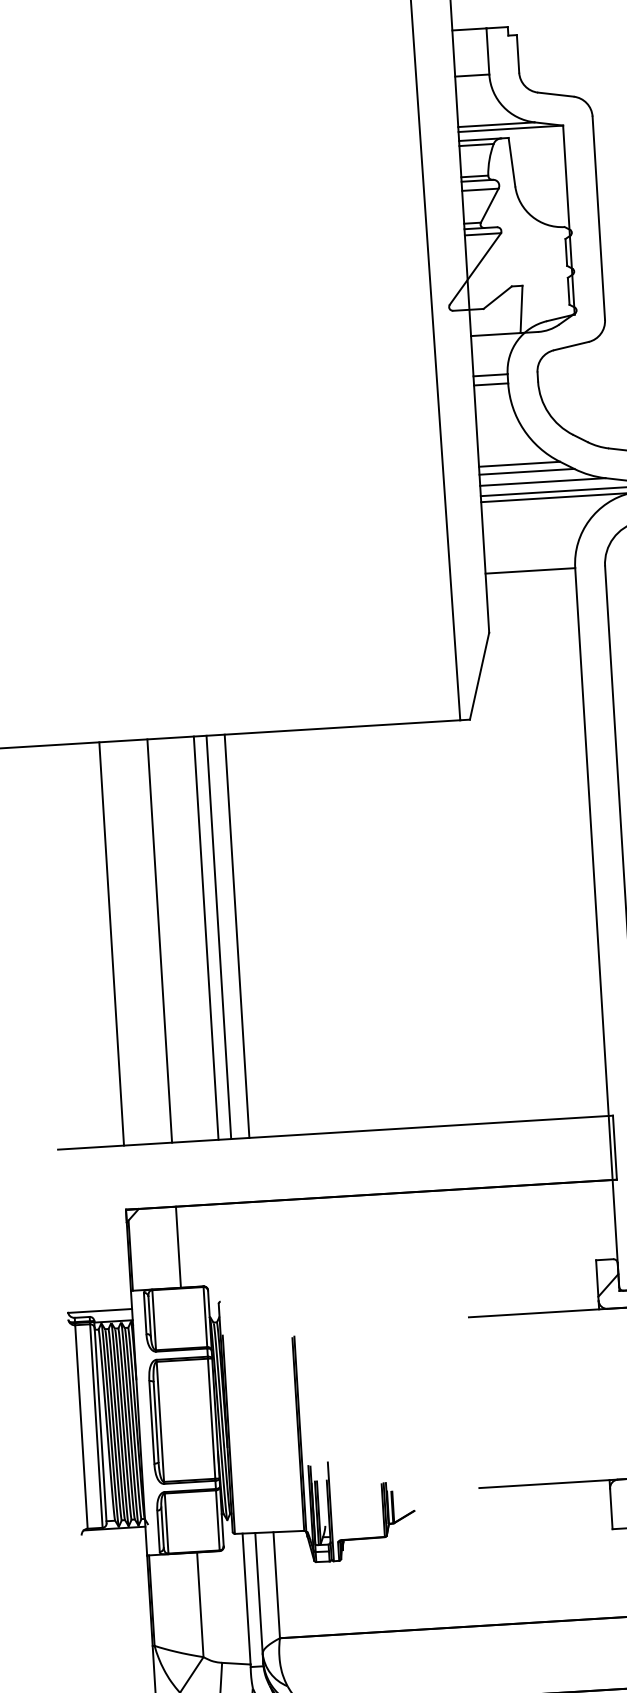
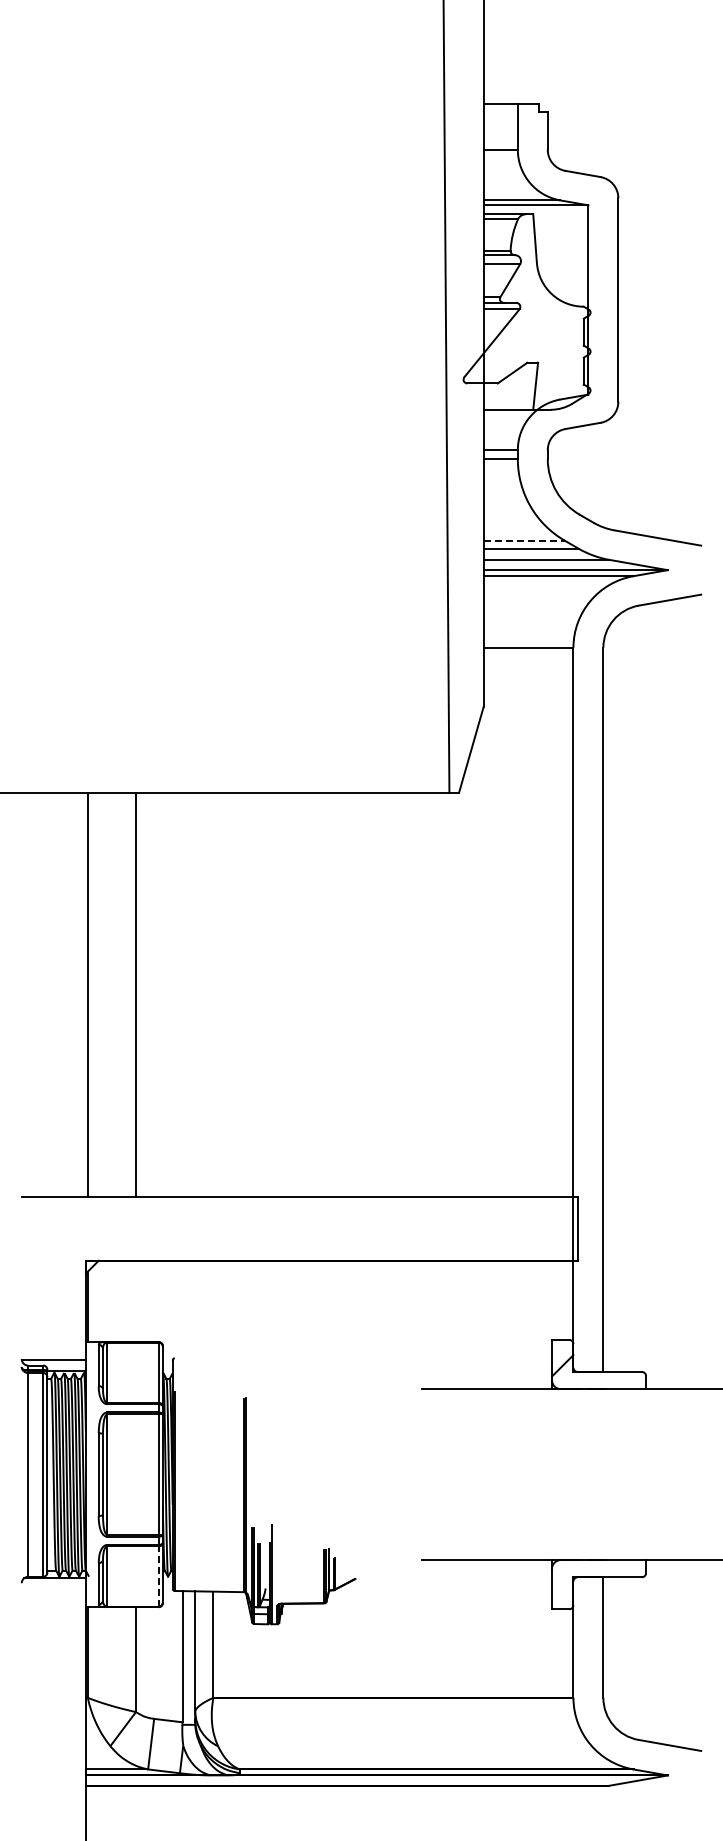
line: (519, 464) -> (524, 540), solid -> dashed
line: (237, 936) -> (213, 994), removed
line: (219, 937) -> (195, 994), removed
line: (206, 938) -> (182, 994), removed
line: (178, 1247) -> (135, 1301), removed
line: (217, 1519) -> (158, 1575), solid -> dashed

